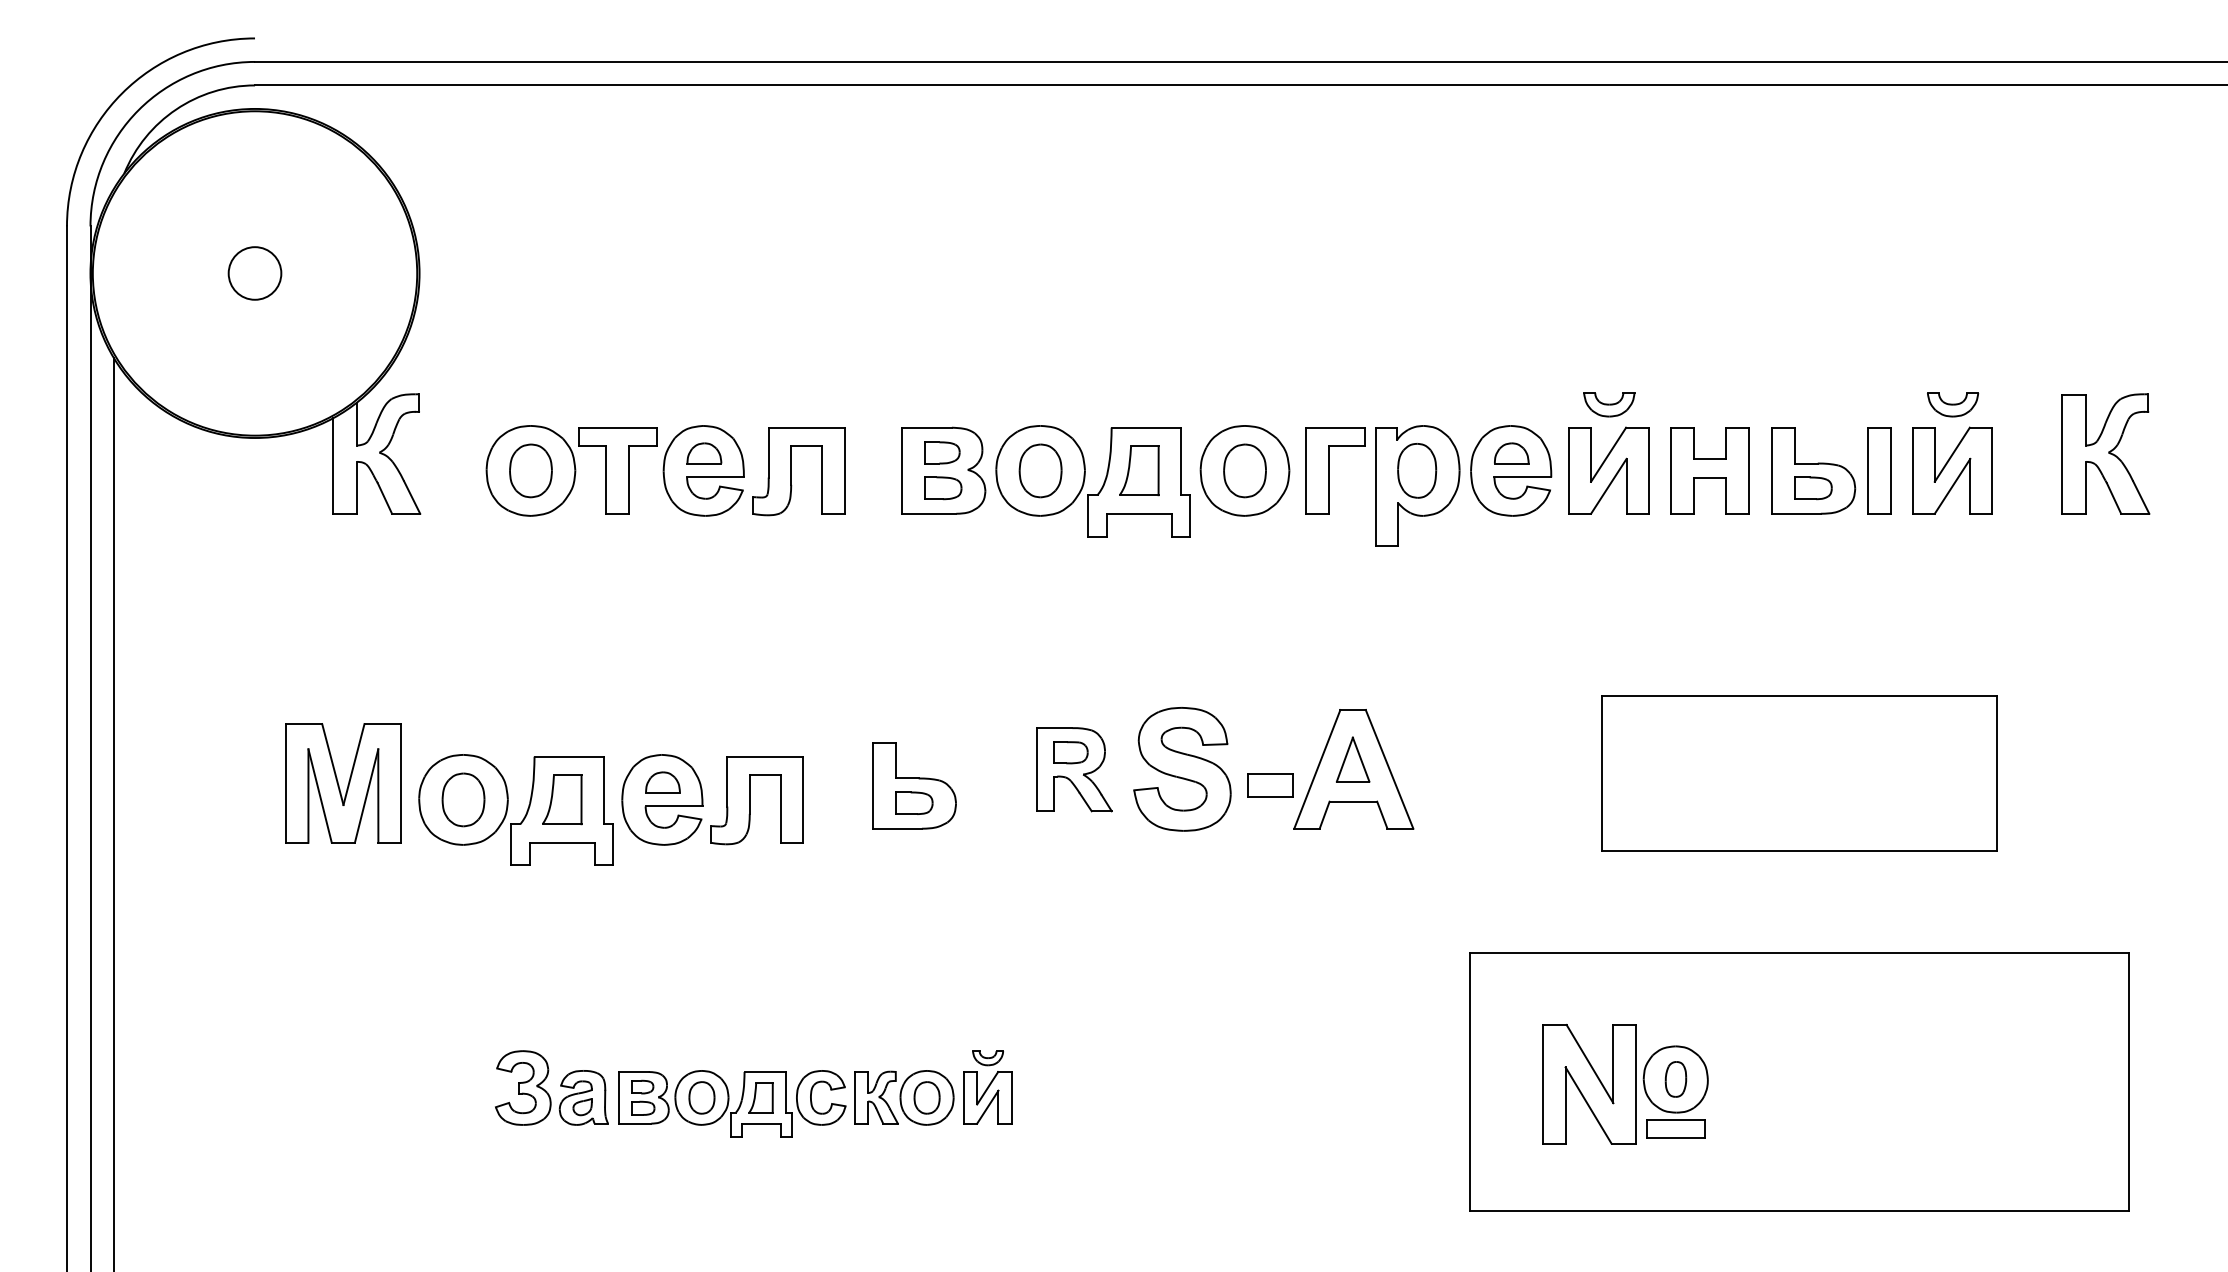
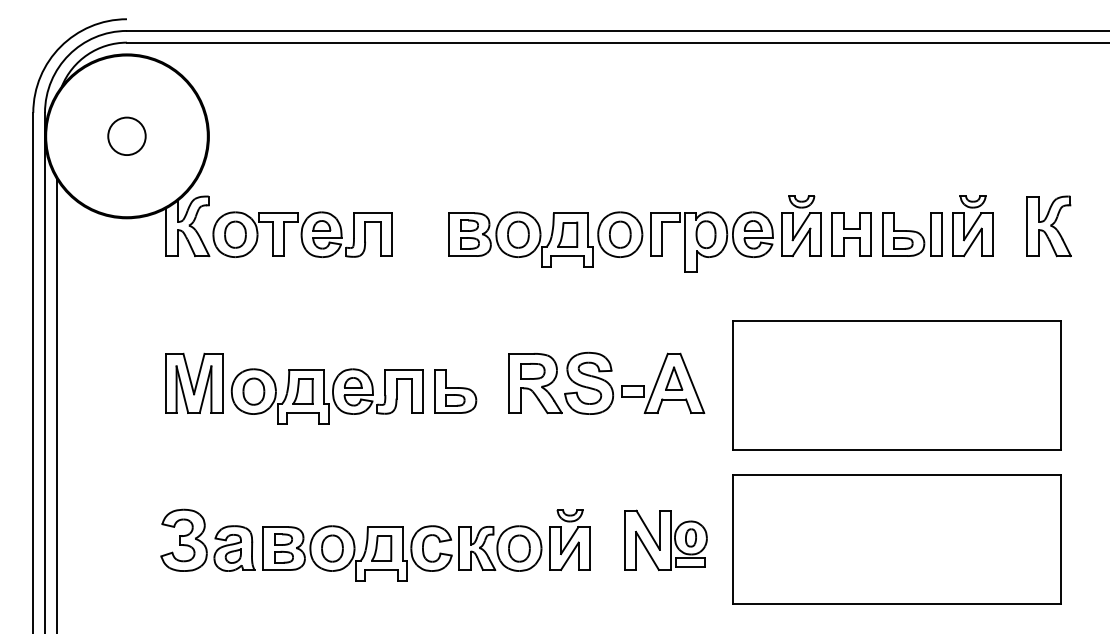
circle: (254, 273) -> (126, 136), size x1.43
part: (665, 470) -> (302, 234), moved
part: (1074, 769) -> (535, 383), size x1.43
part: (1799, 773) -> (896, 385), size x1.67
part: (545, 793) -> (294, 388), moved
part: (1624, 1082) -> (665, 539), moved
part: (753, 1092) -> (375, 544), size x1.67

